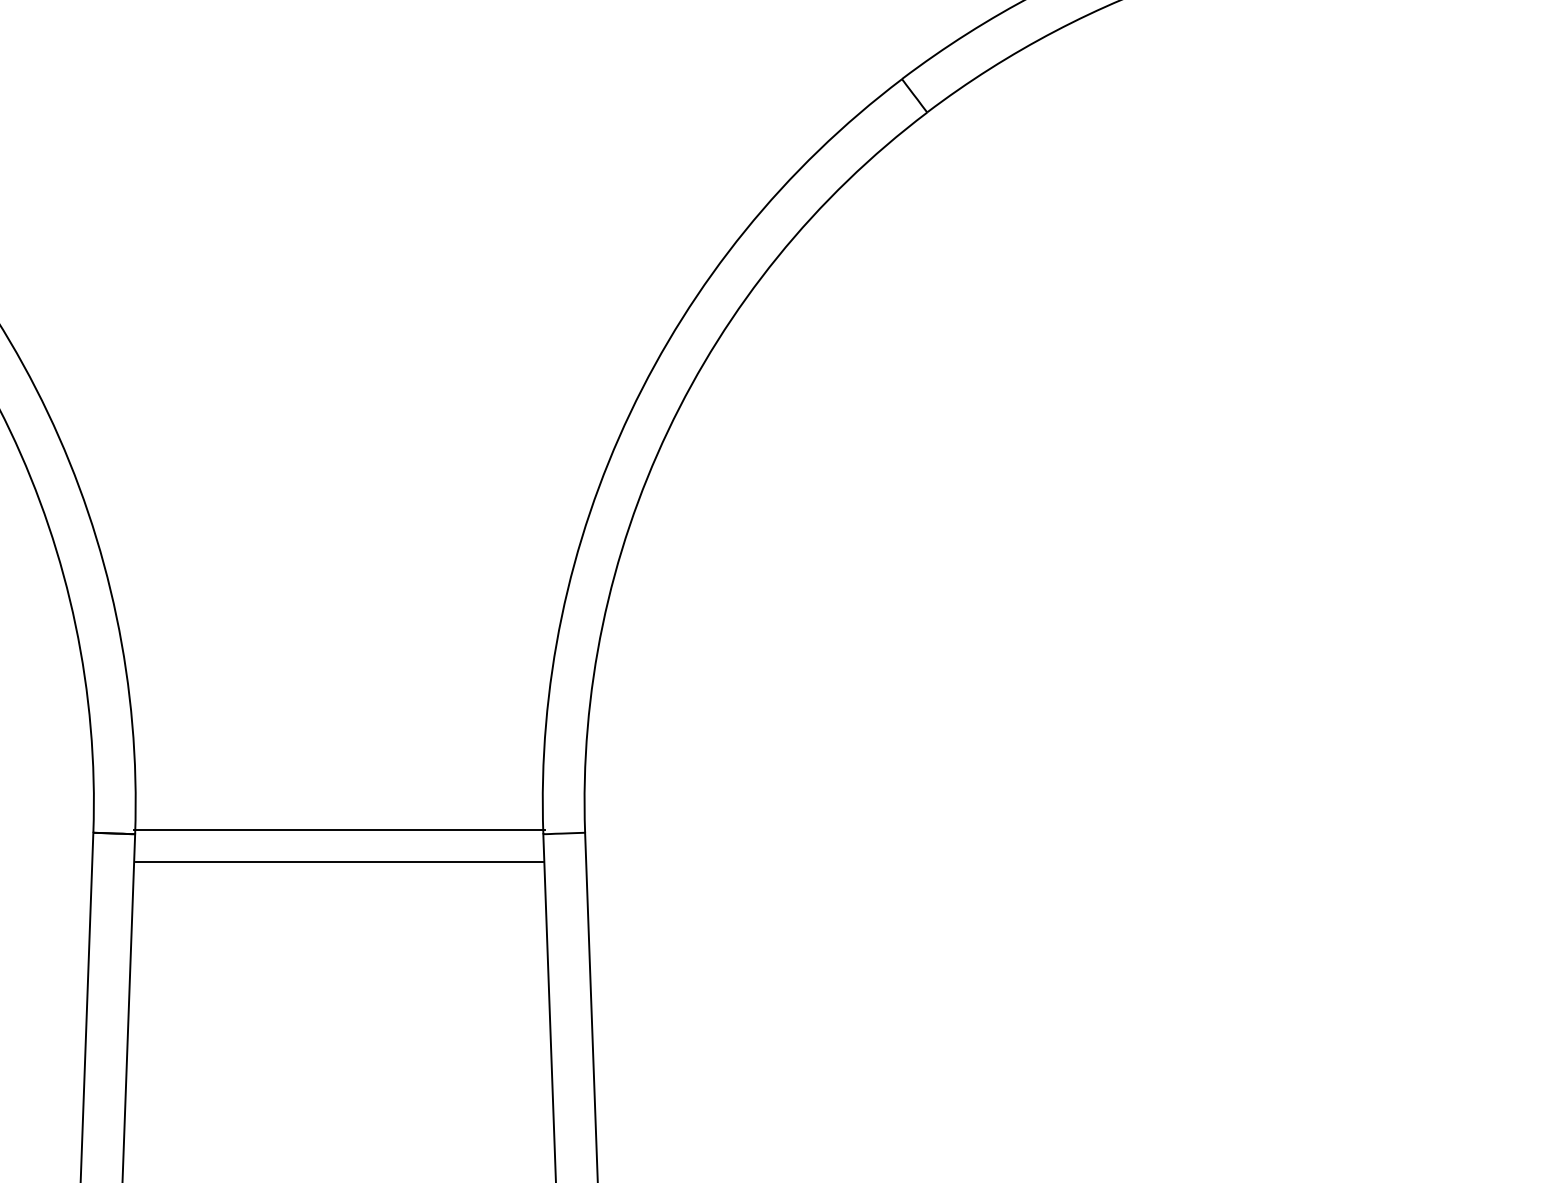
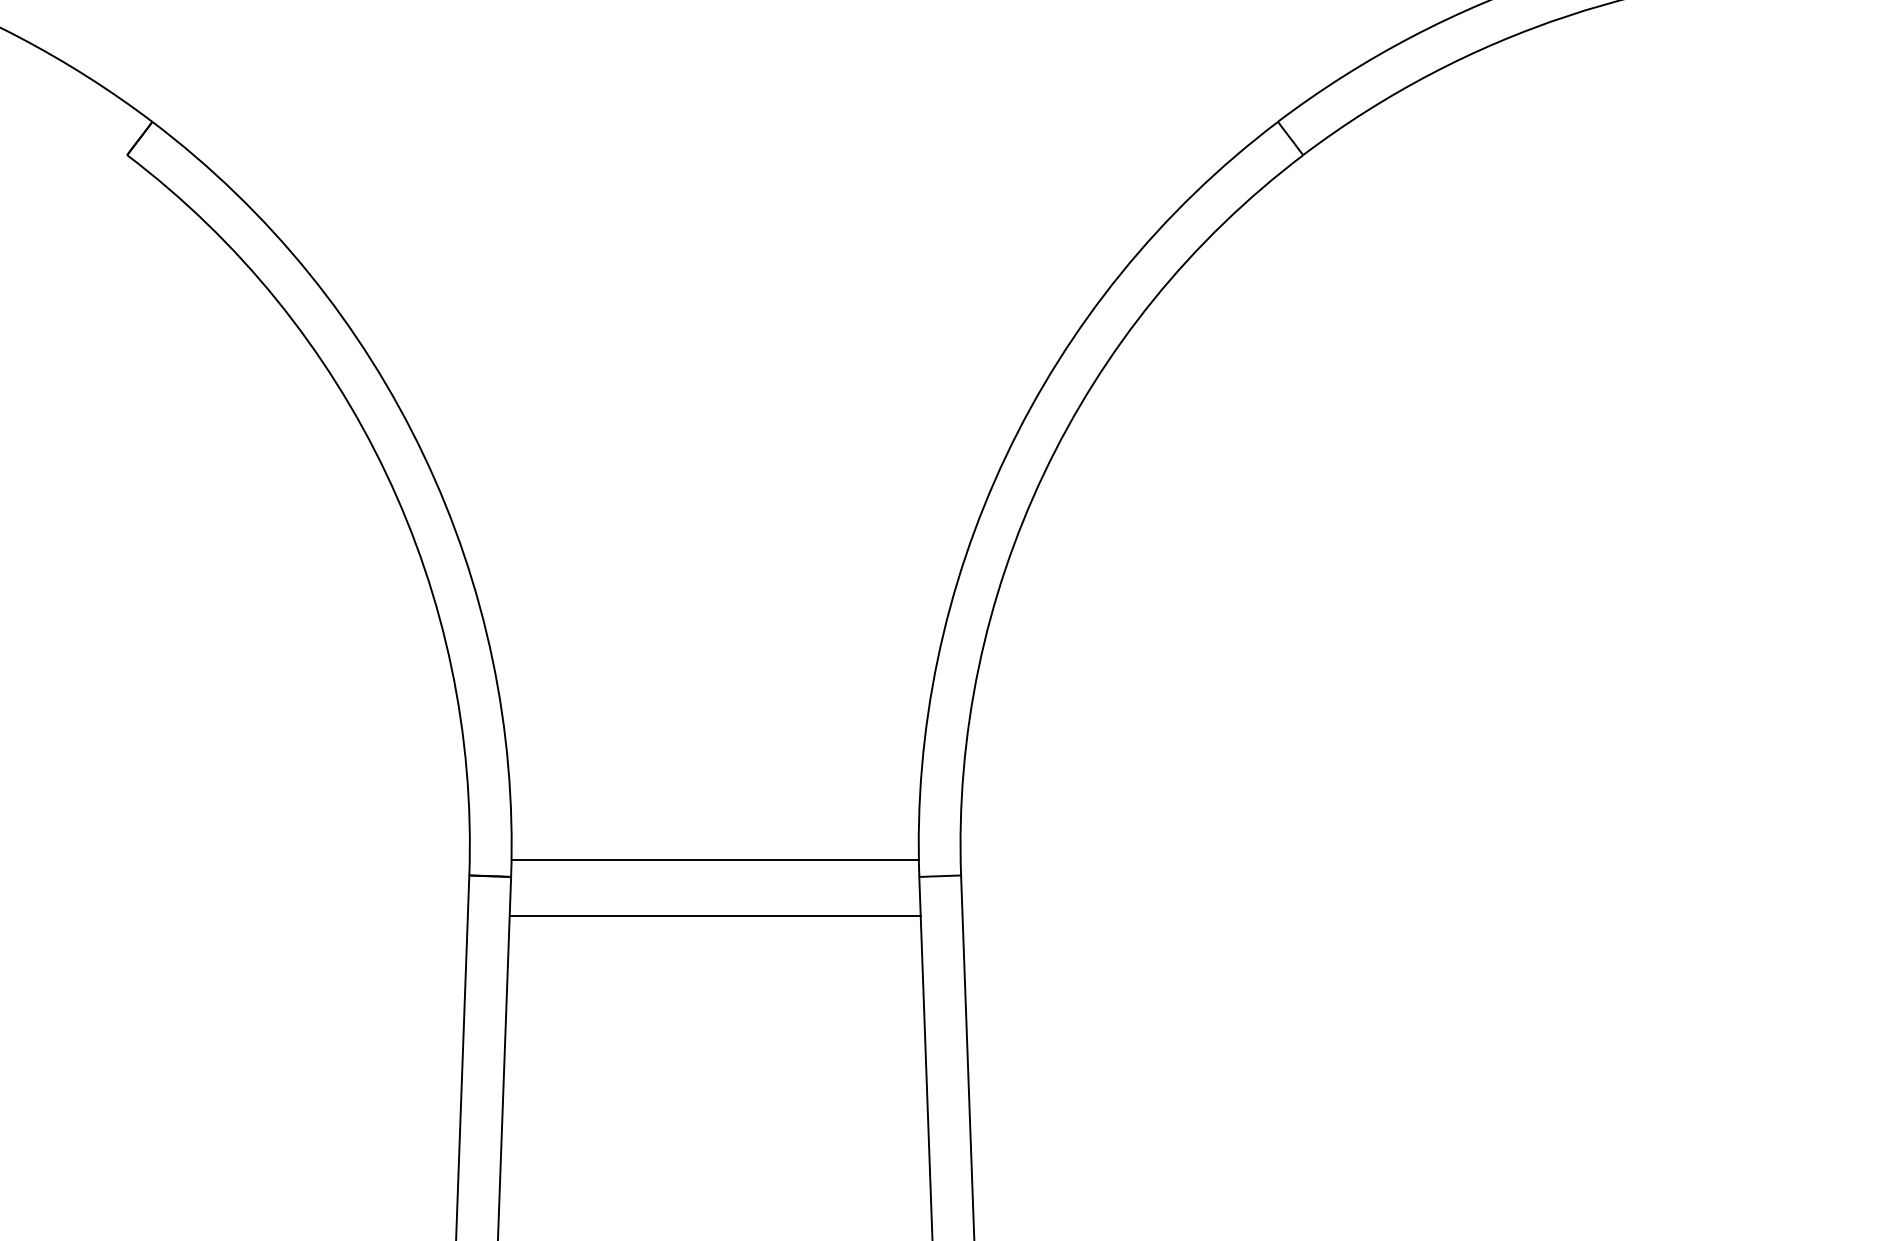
line: (338, 829) -> (714, 915), moved
line: (338, 862) -> (714, 860), moved

